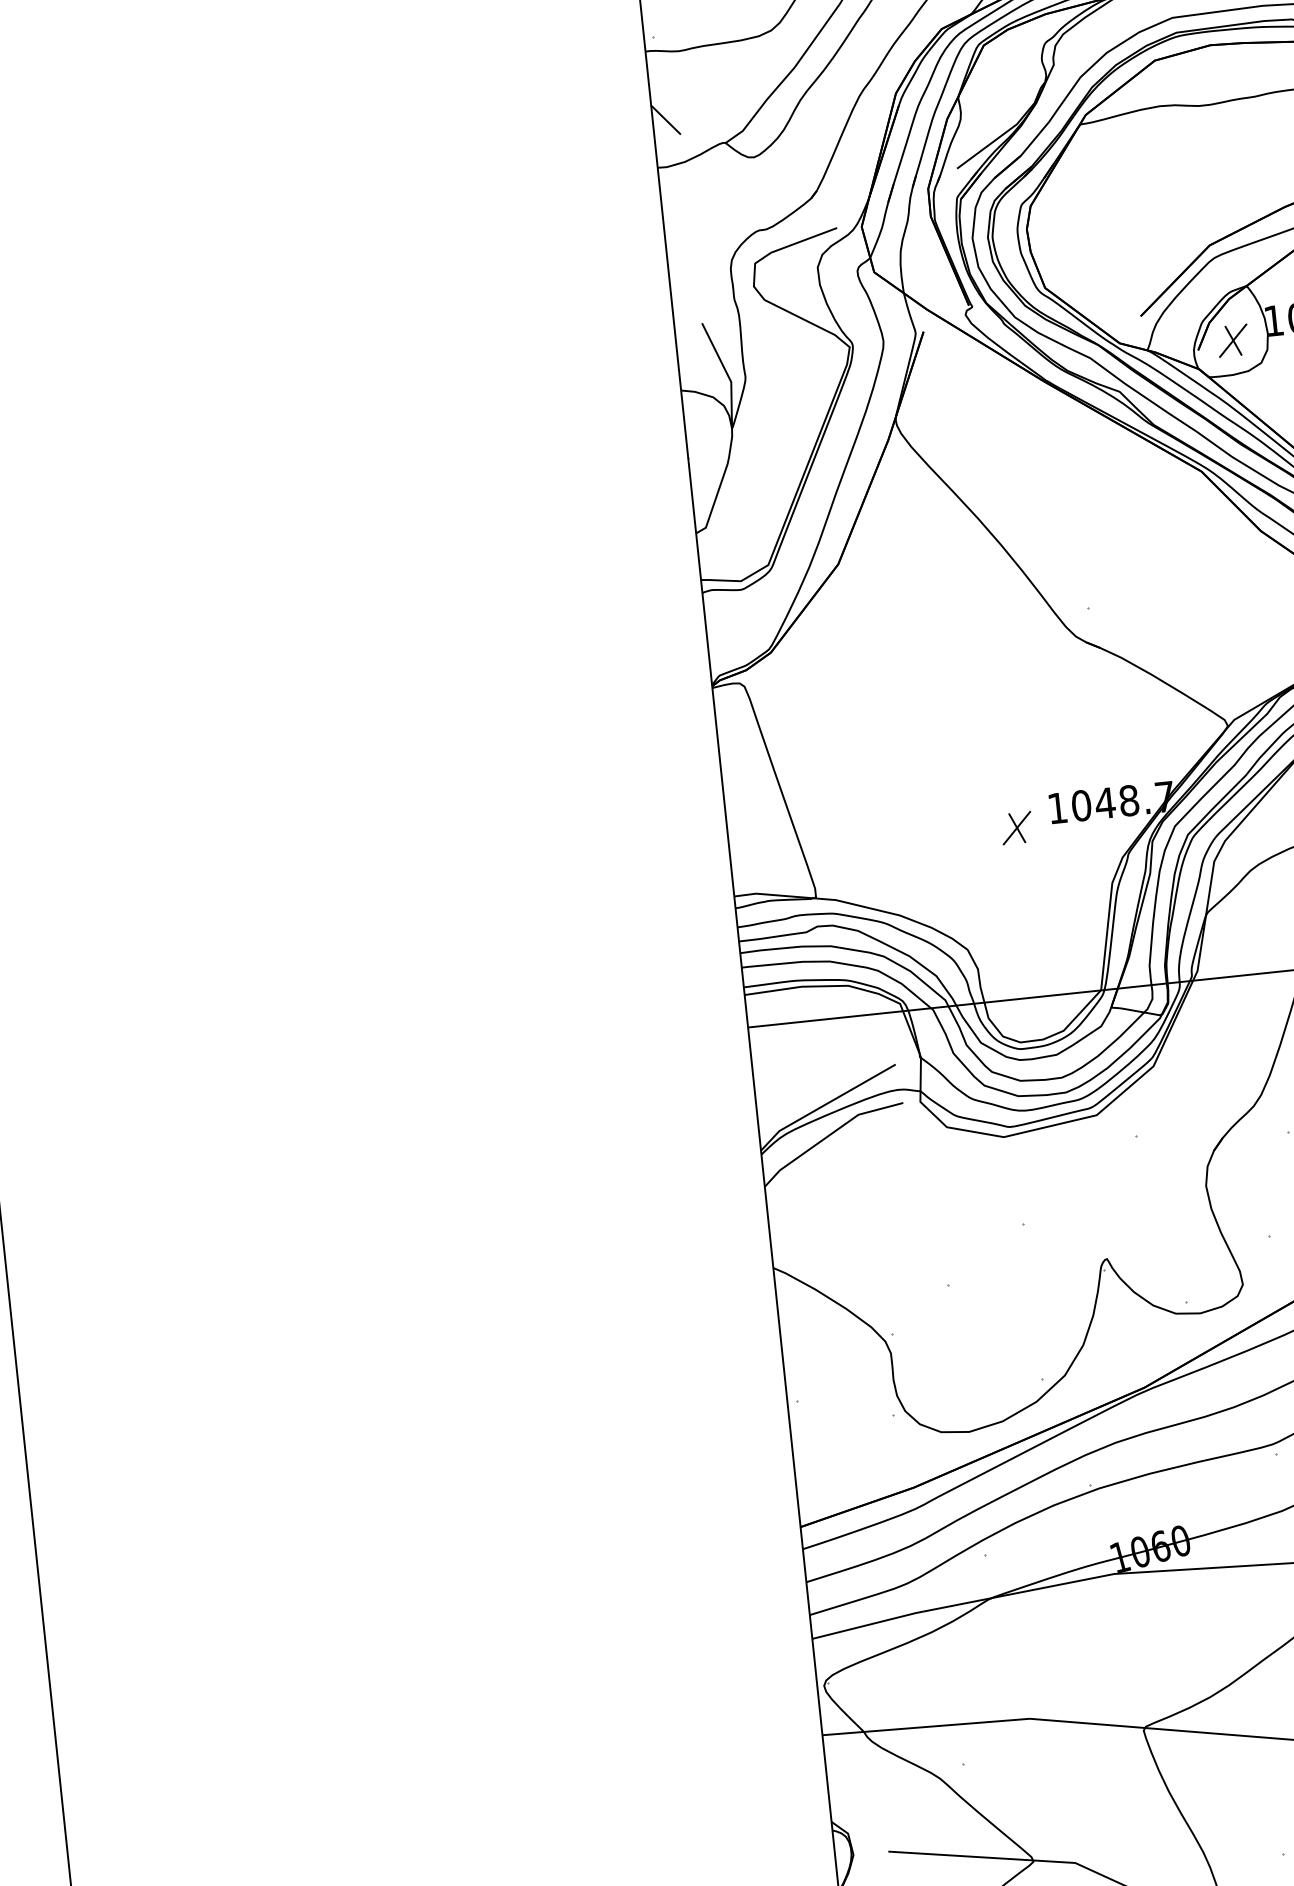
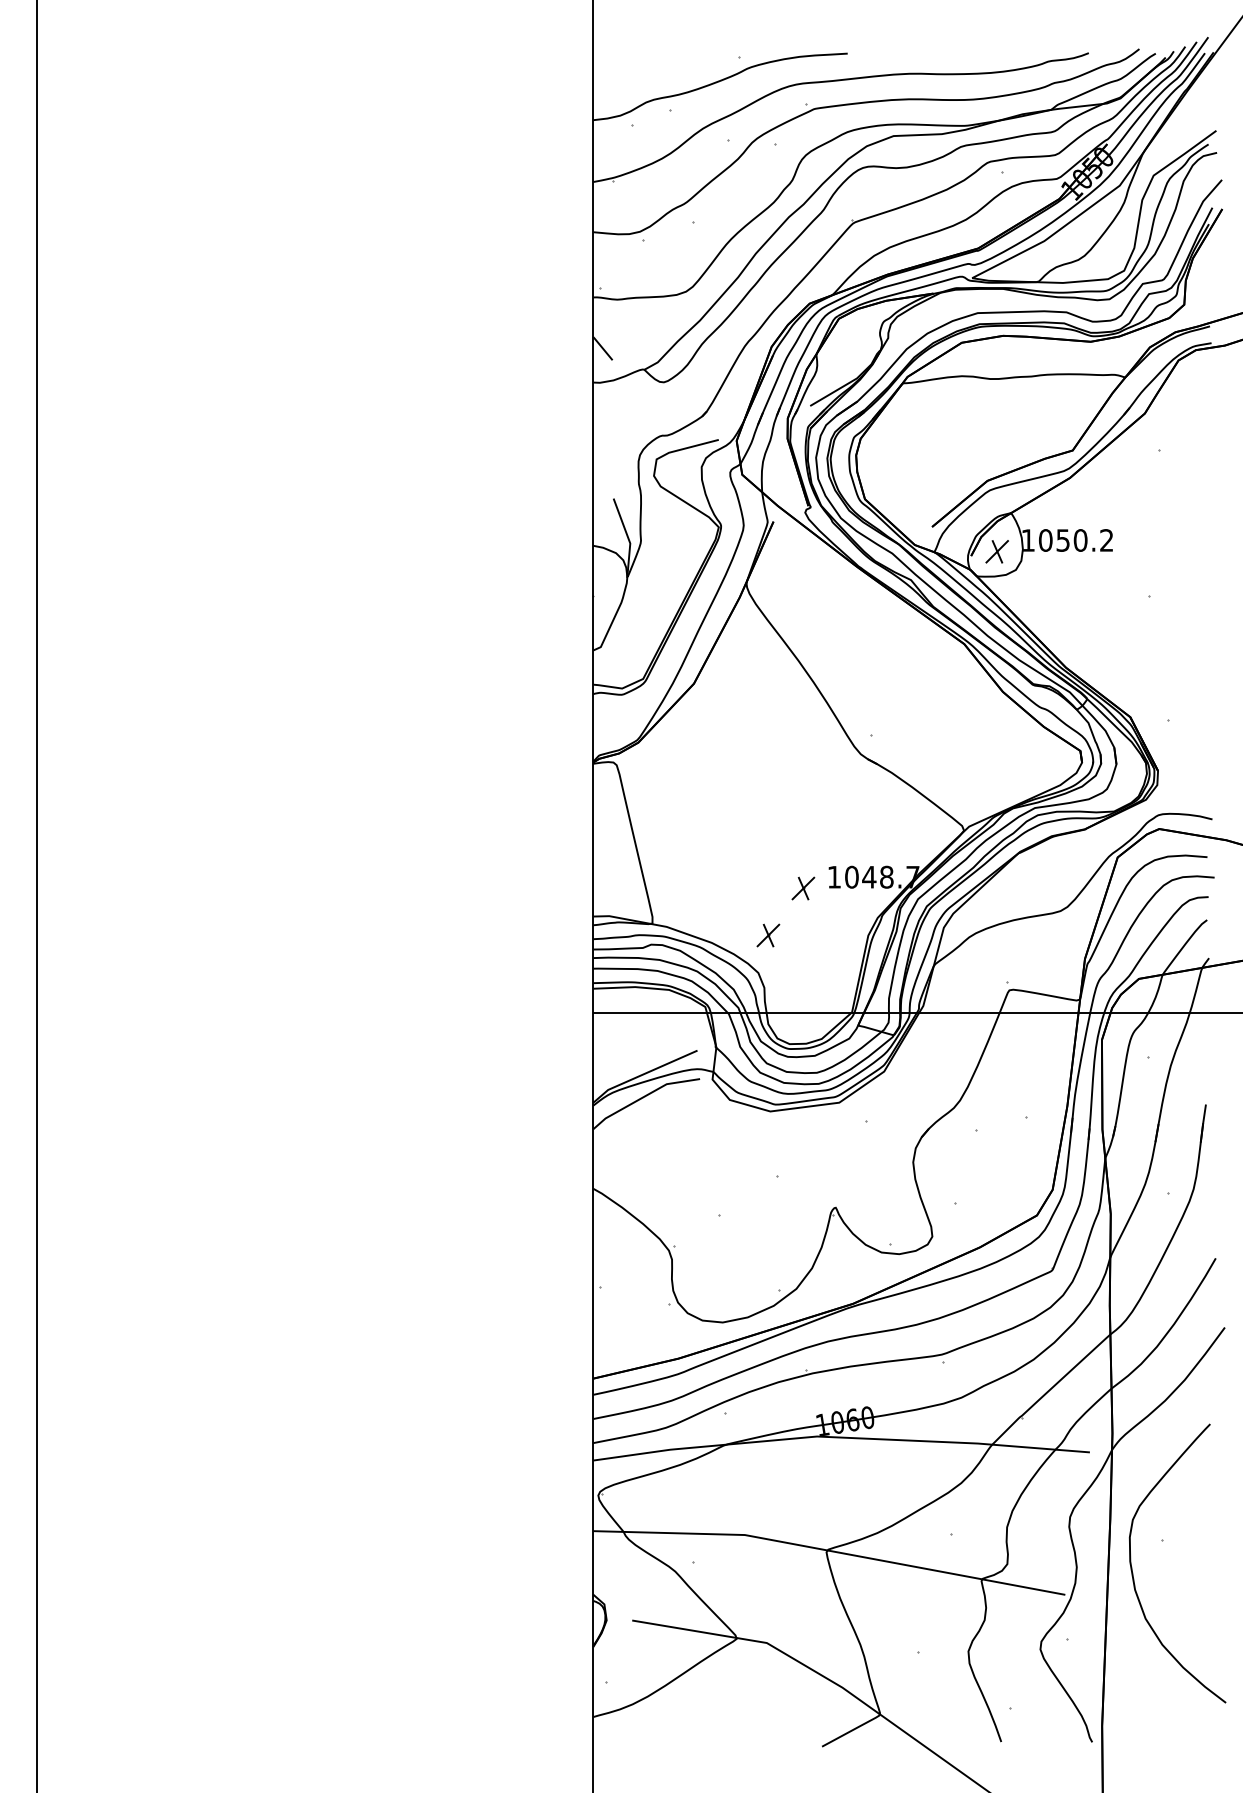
part: (976, 897) -> (768, 935), added

